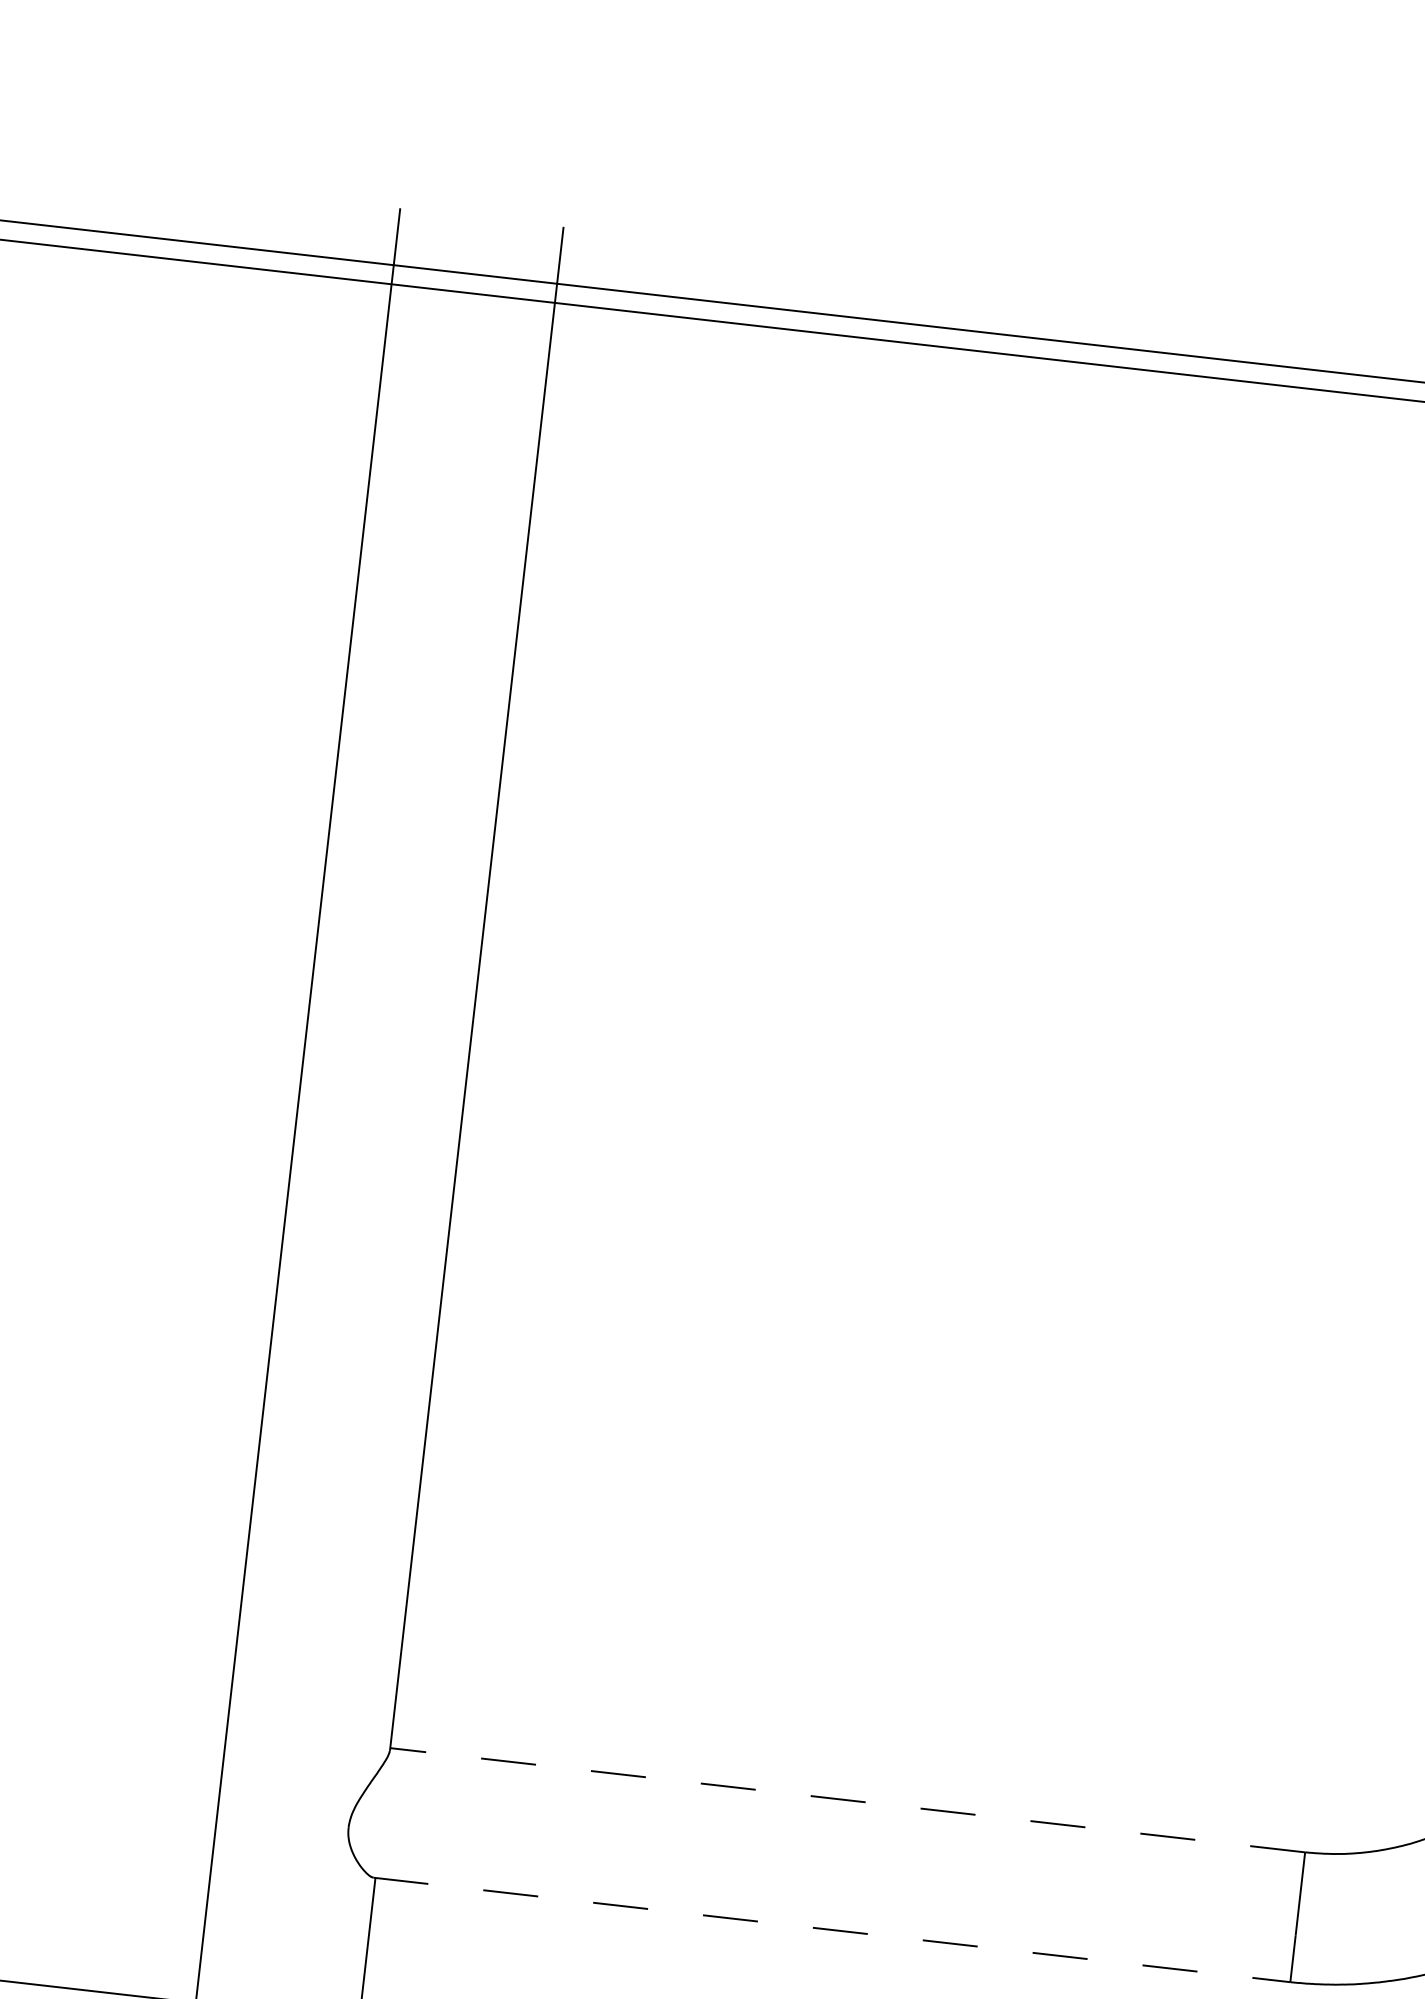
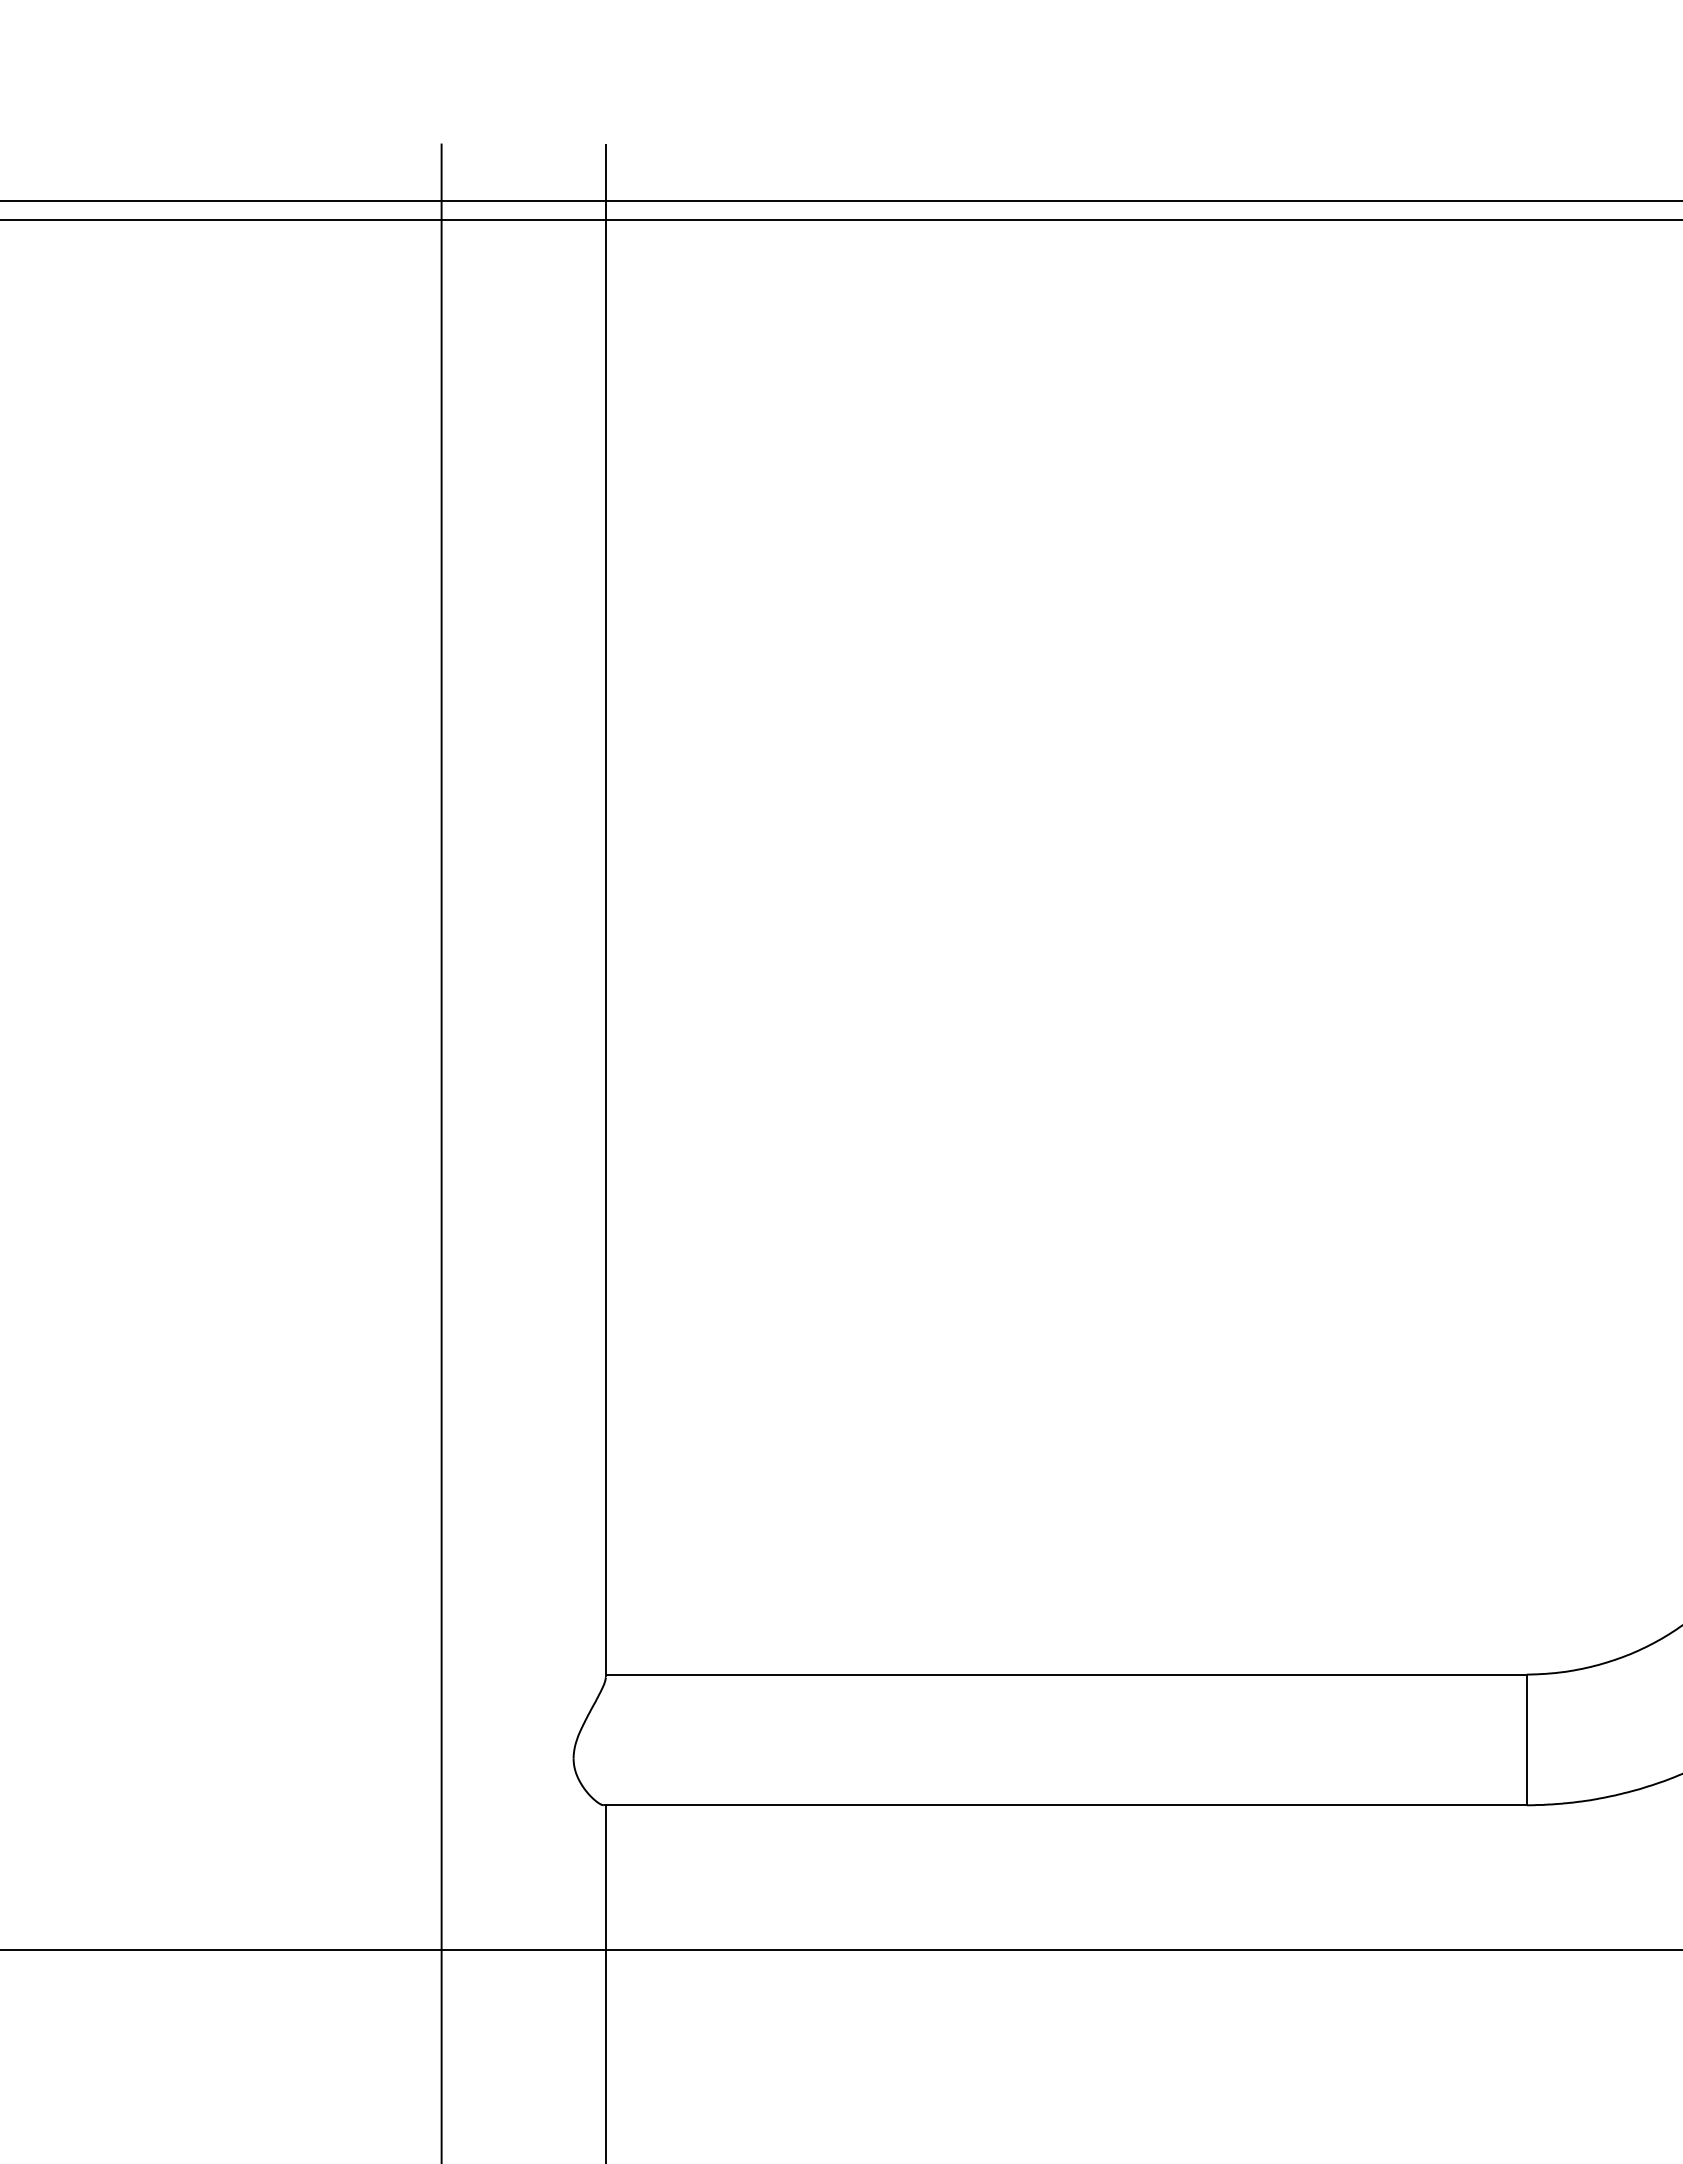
line: (846, 1799) -> (1065, 1674), dashed -> solid
line: (832, 1930) -> (1065, 1805), dashed -> solid

